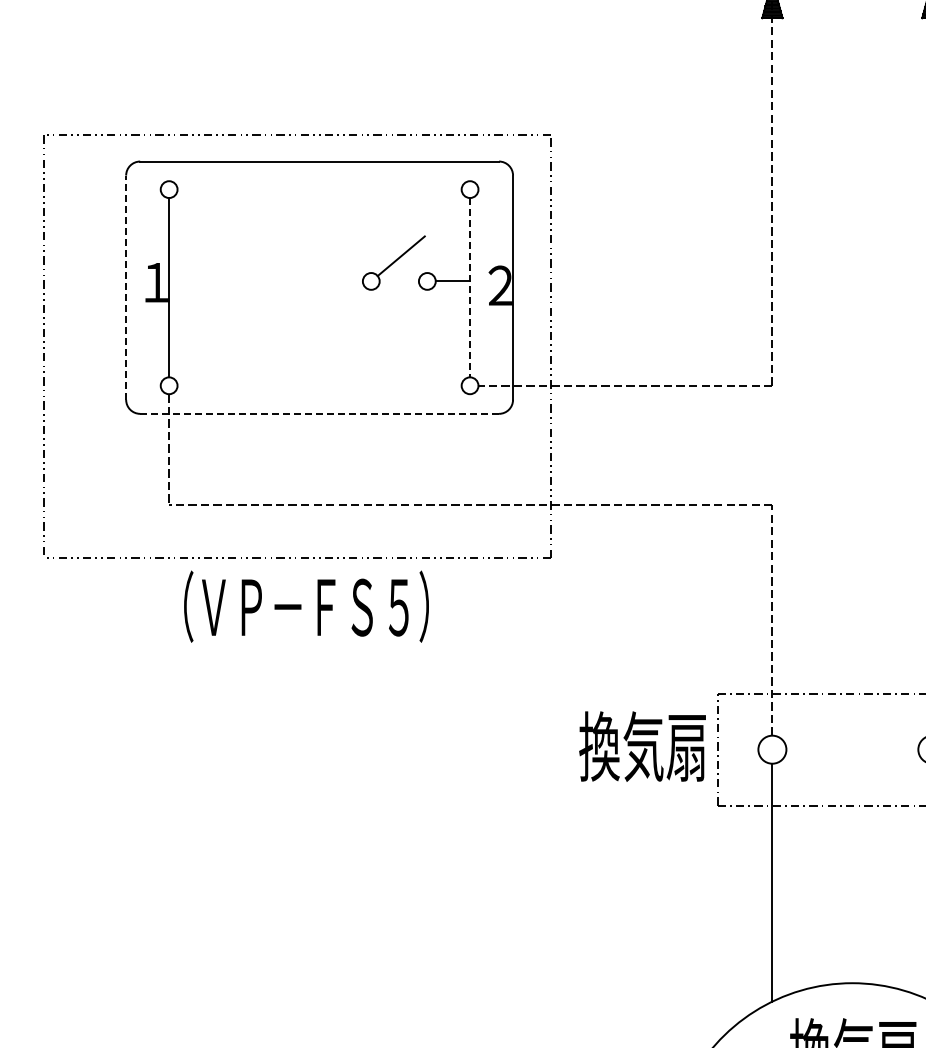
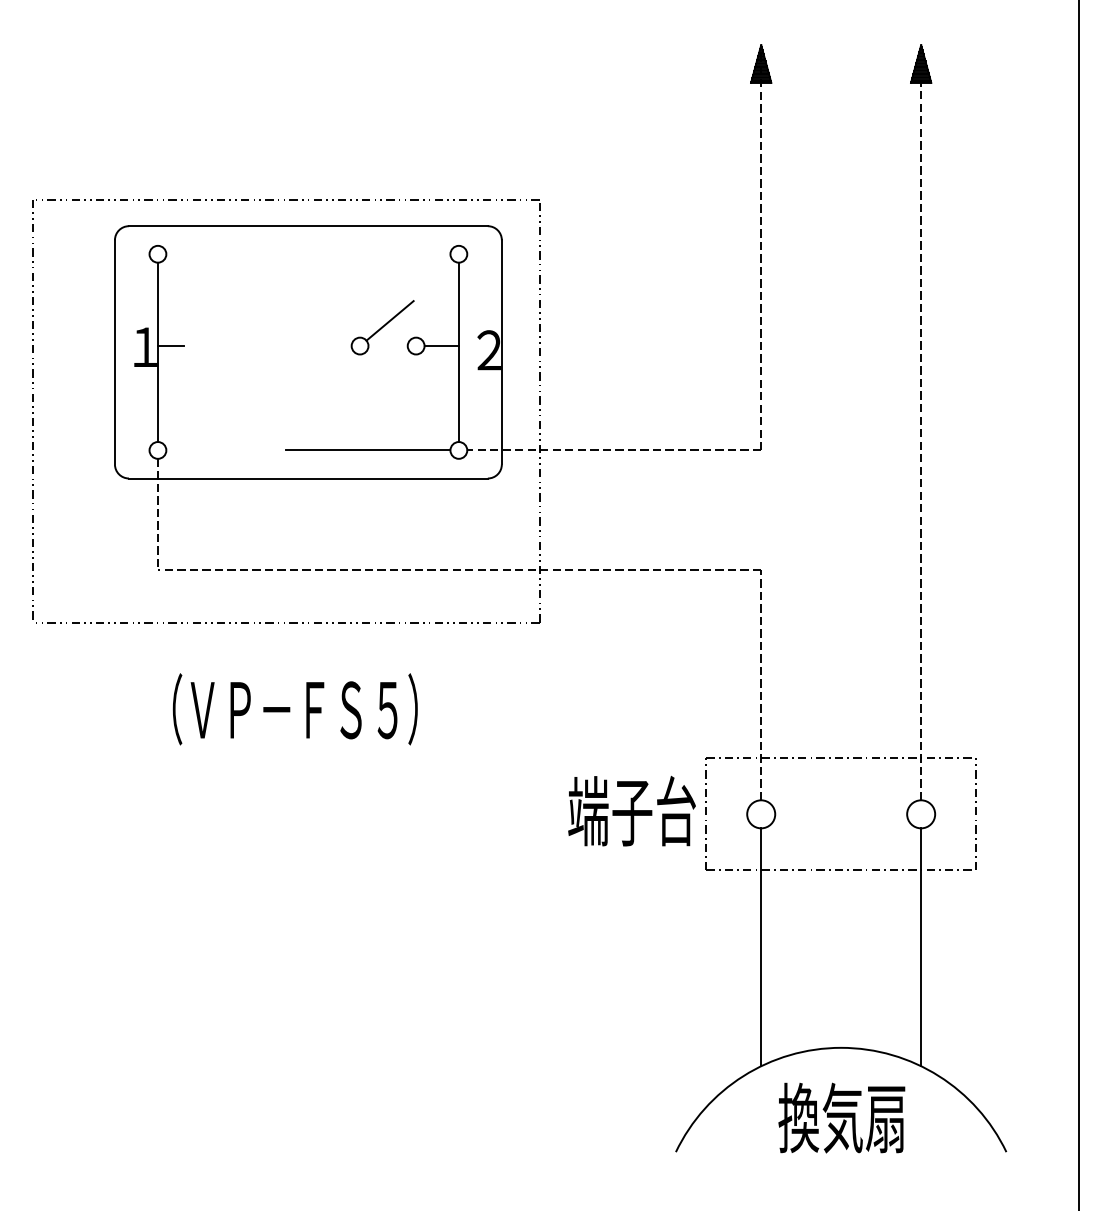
line: (181, 281) -> (170, 346), added
line: (125, 286) -> (114, 351), dashed -> solid
line: (469, 287) -> (458, 352), dashed -> solid
line: (379, 385) -> (368, 450), added
line: (318, 413) -> (307, 478), dashed -> solid
text: (305, 606) -> (294, 709), moved
text: (642, 745) -> (631, 810), 換気扇 -> 端子台

